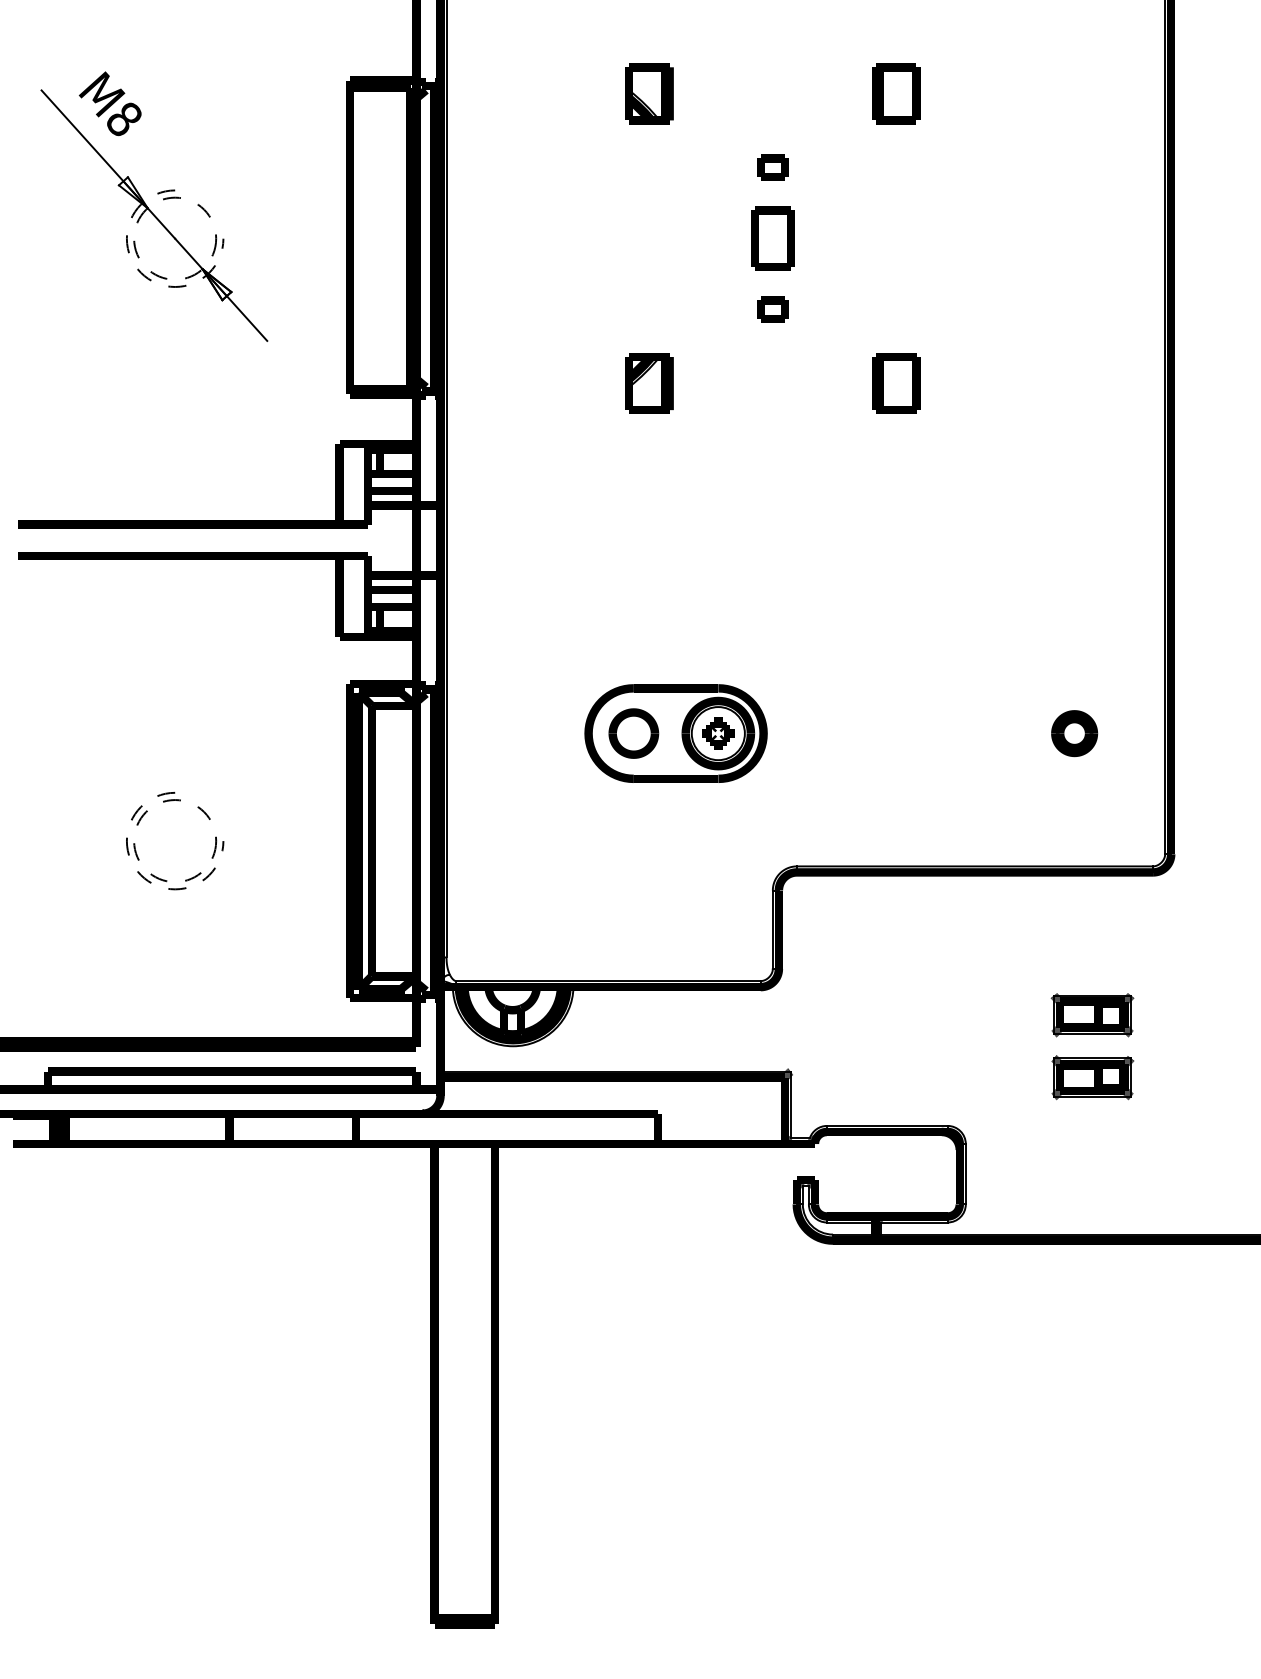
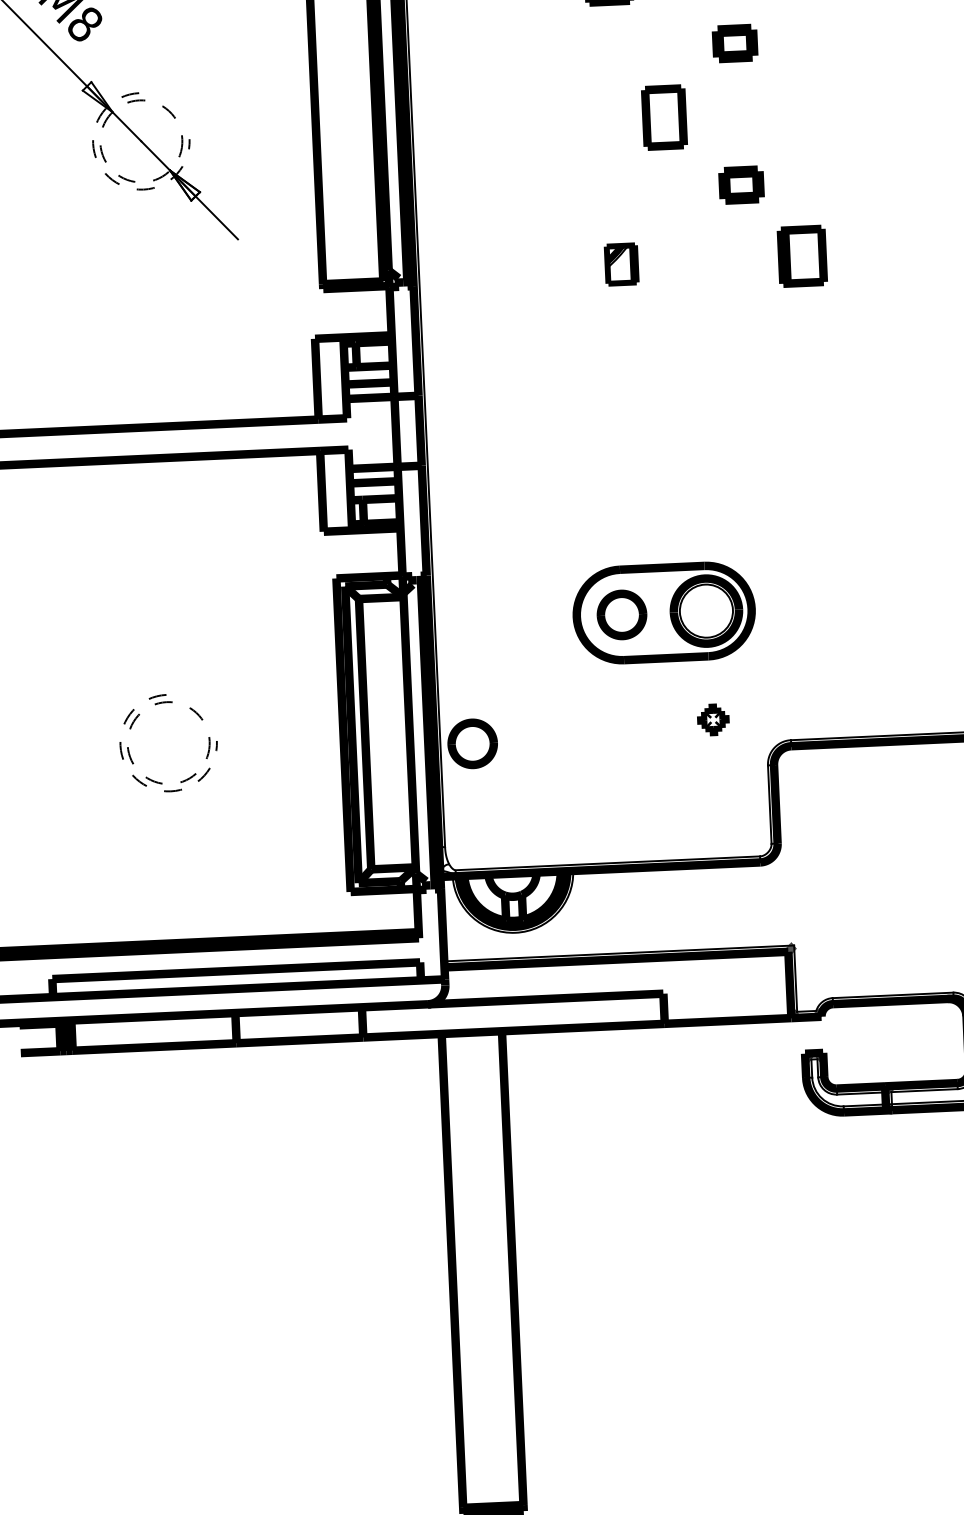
part: (772, 167) -> (734, 43), size x1.4
part: (772, 238) -> (664, 117), moved
part: (772, 309) -> (741, 184), size x1.4
part: (649, 383) -> (621, 264), size x0.7
part: (896, 383) -> (802, 256), moved
part: (718, 733) -> (713, 719), moved
part: (478, 855) -> (472, 743), added

